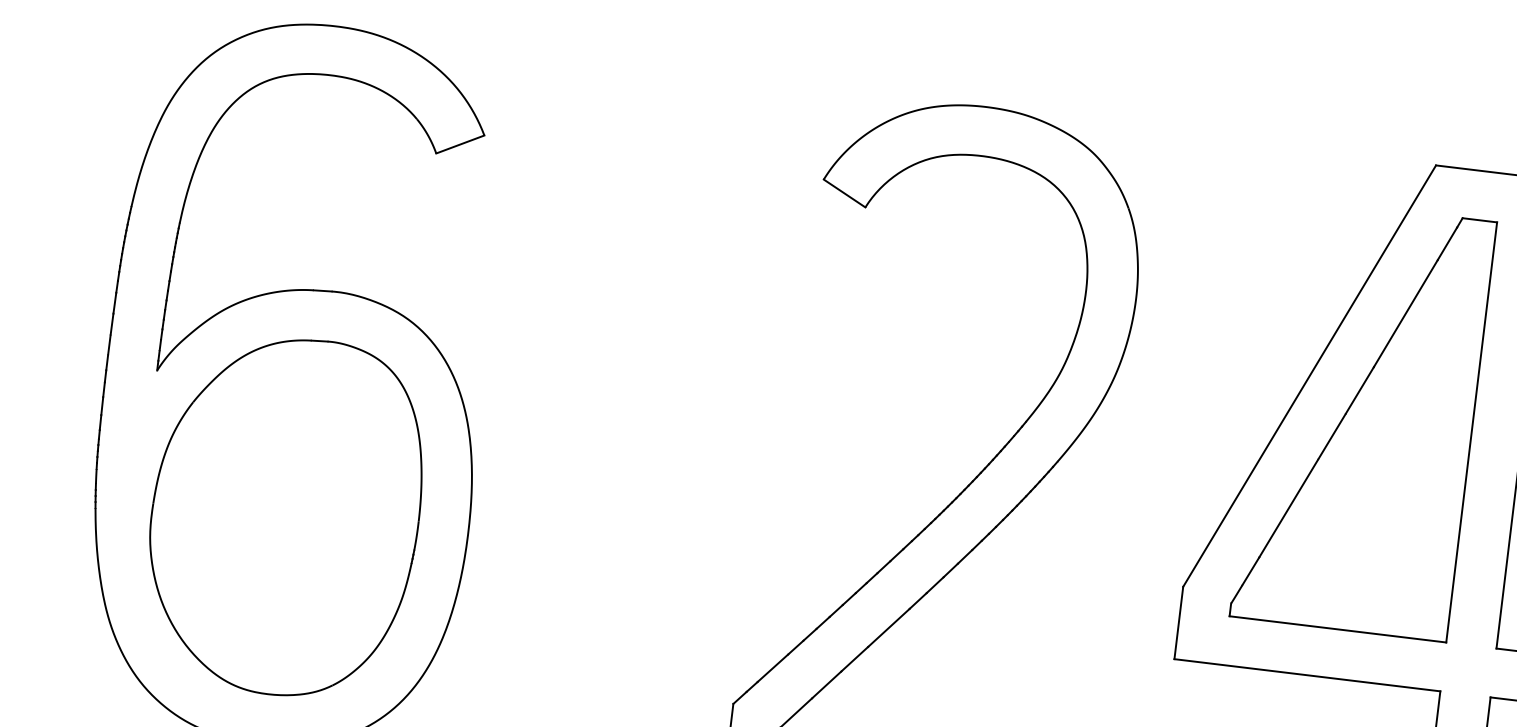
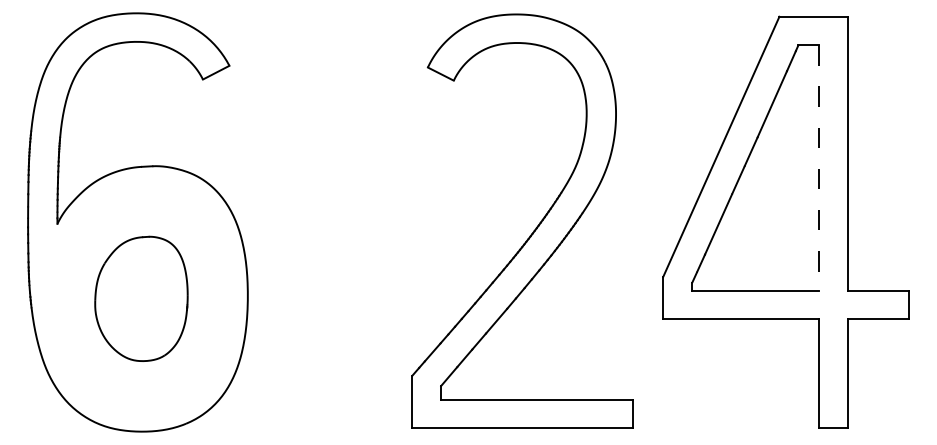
line: (1471, 431) -> (818, 167), solid -> dashed
part: (285, 515) -> (141, 298), size x0.6

